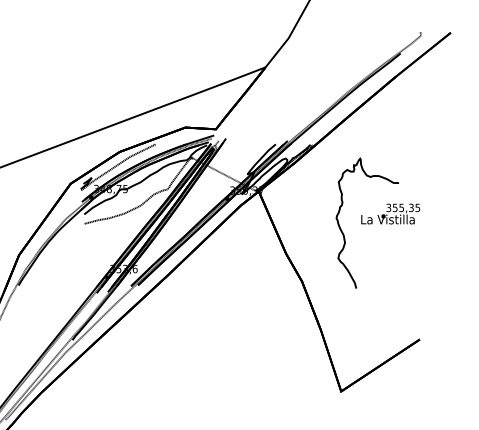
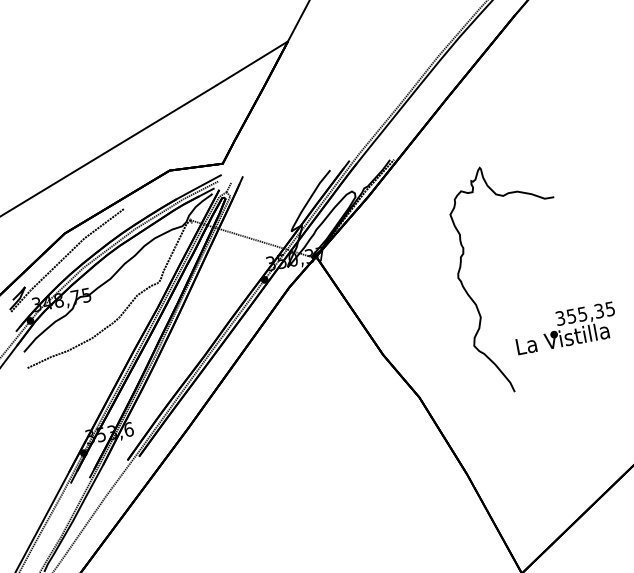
text: (390, 213) -> (565, 327), moved

